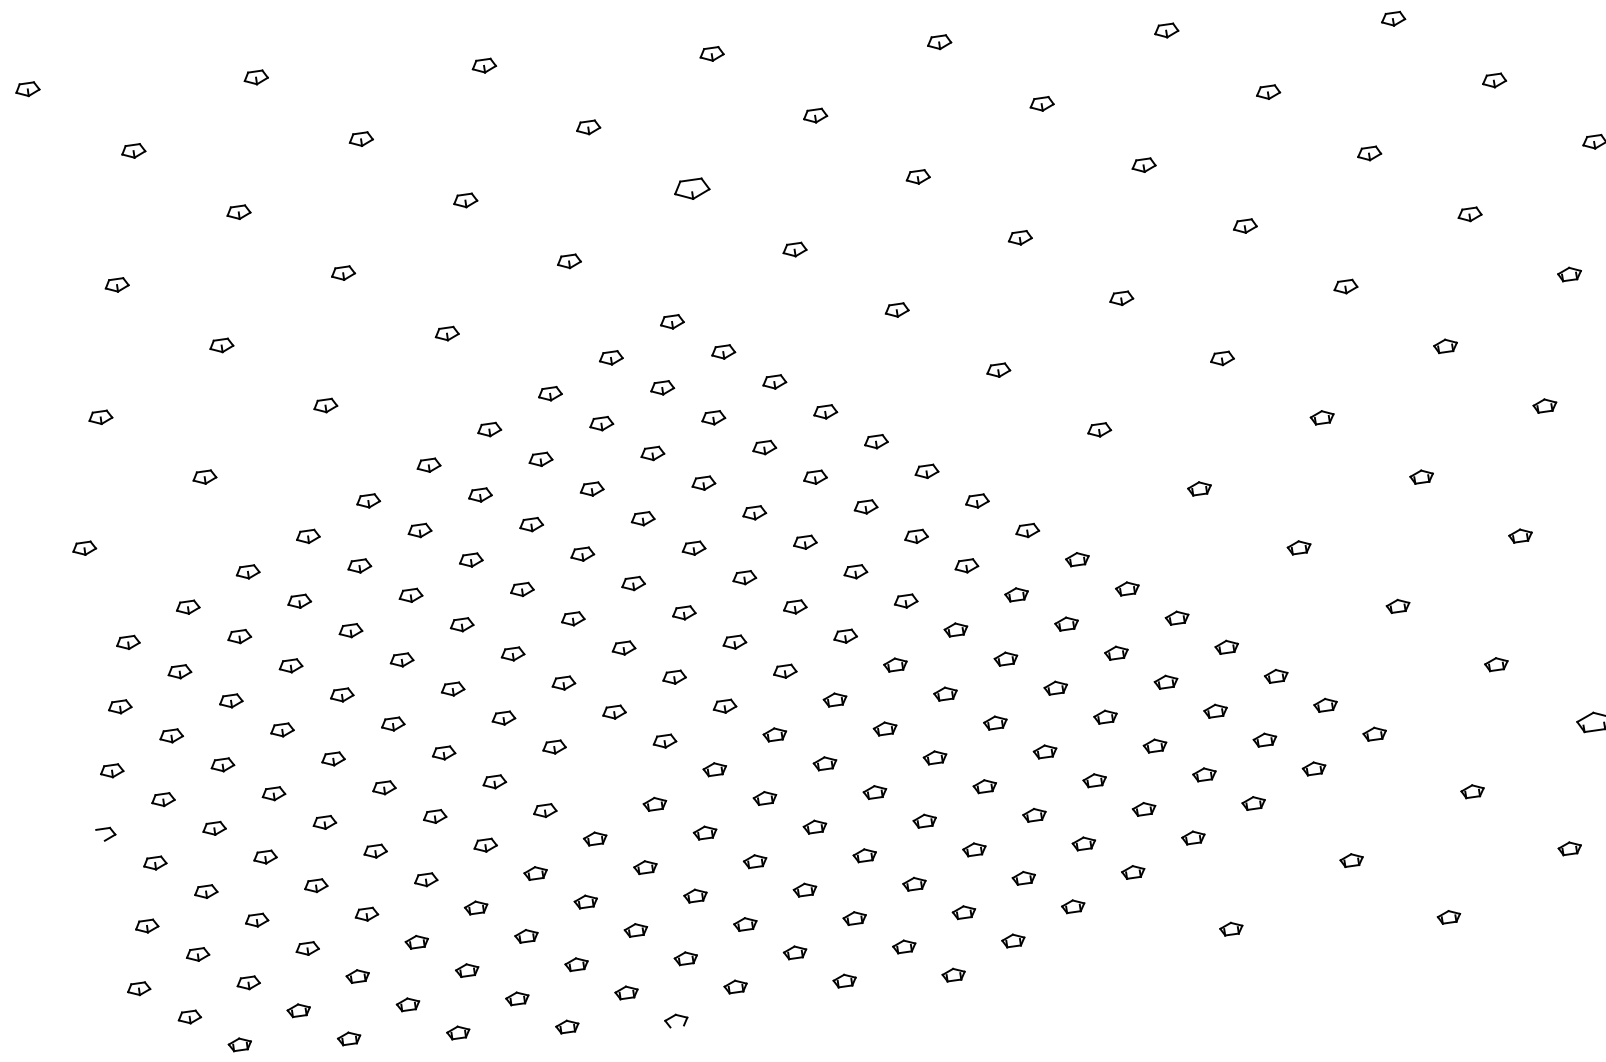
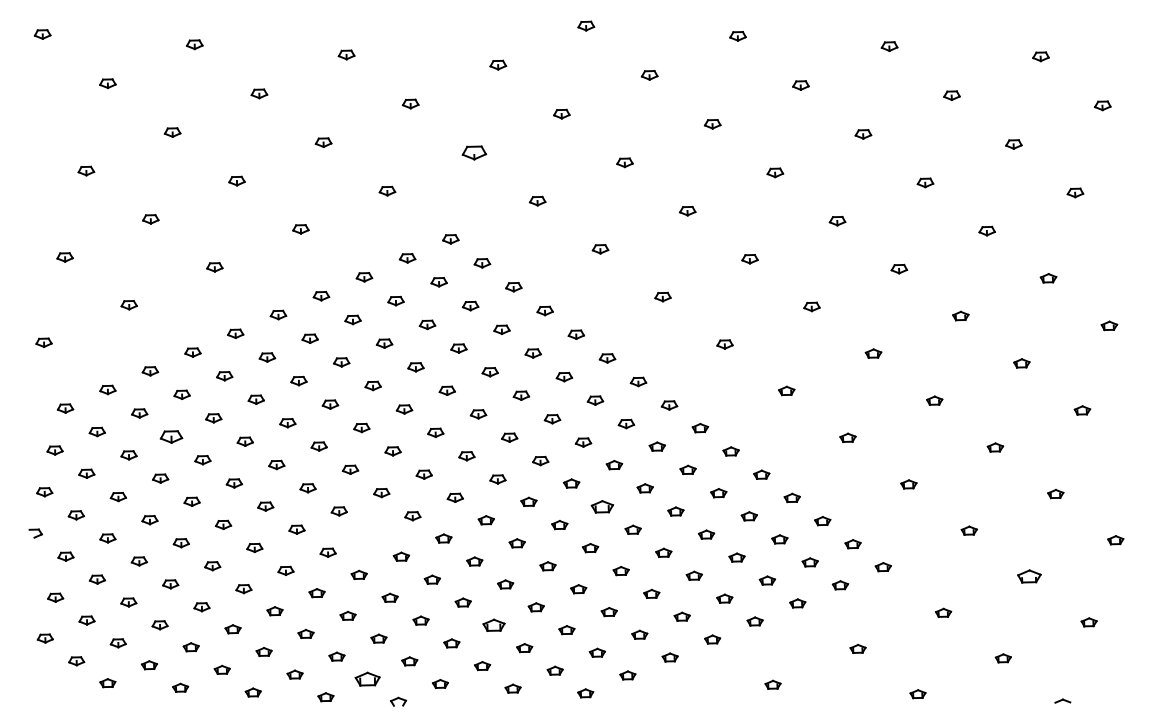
part: (289, 665) -> (170, 436), size x1.4
part: (945, 693) -> (602, 506), size x1.4
part: (804, 890) -> (493, 625), size x1.4
part: (626, 992) -> (367, 679), size x1.6

